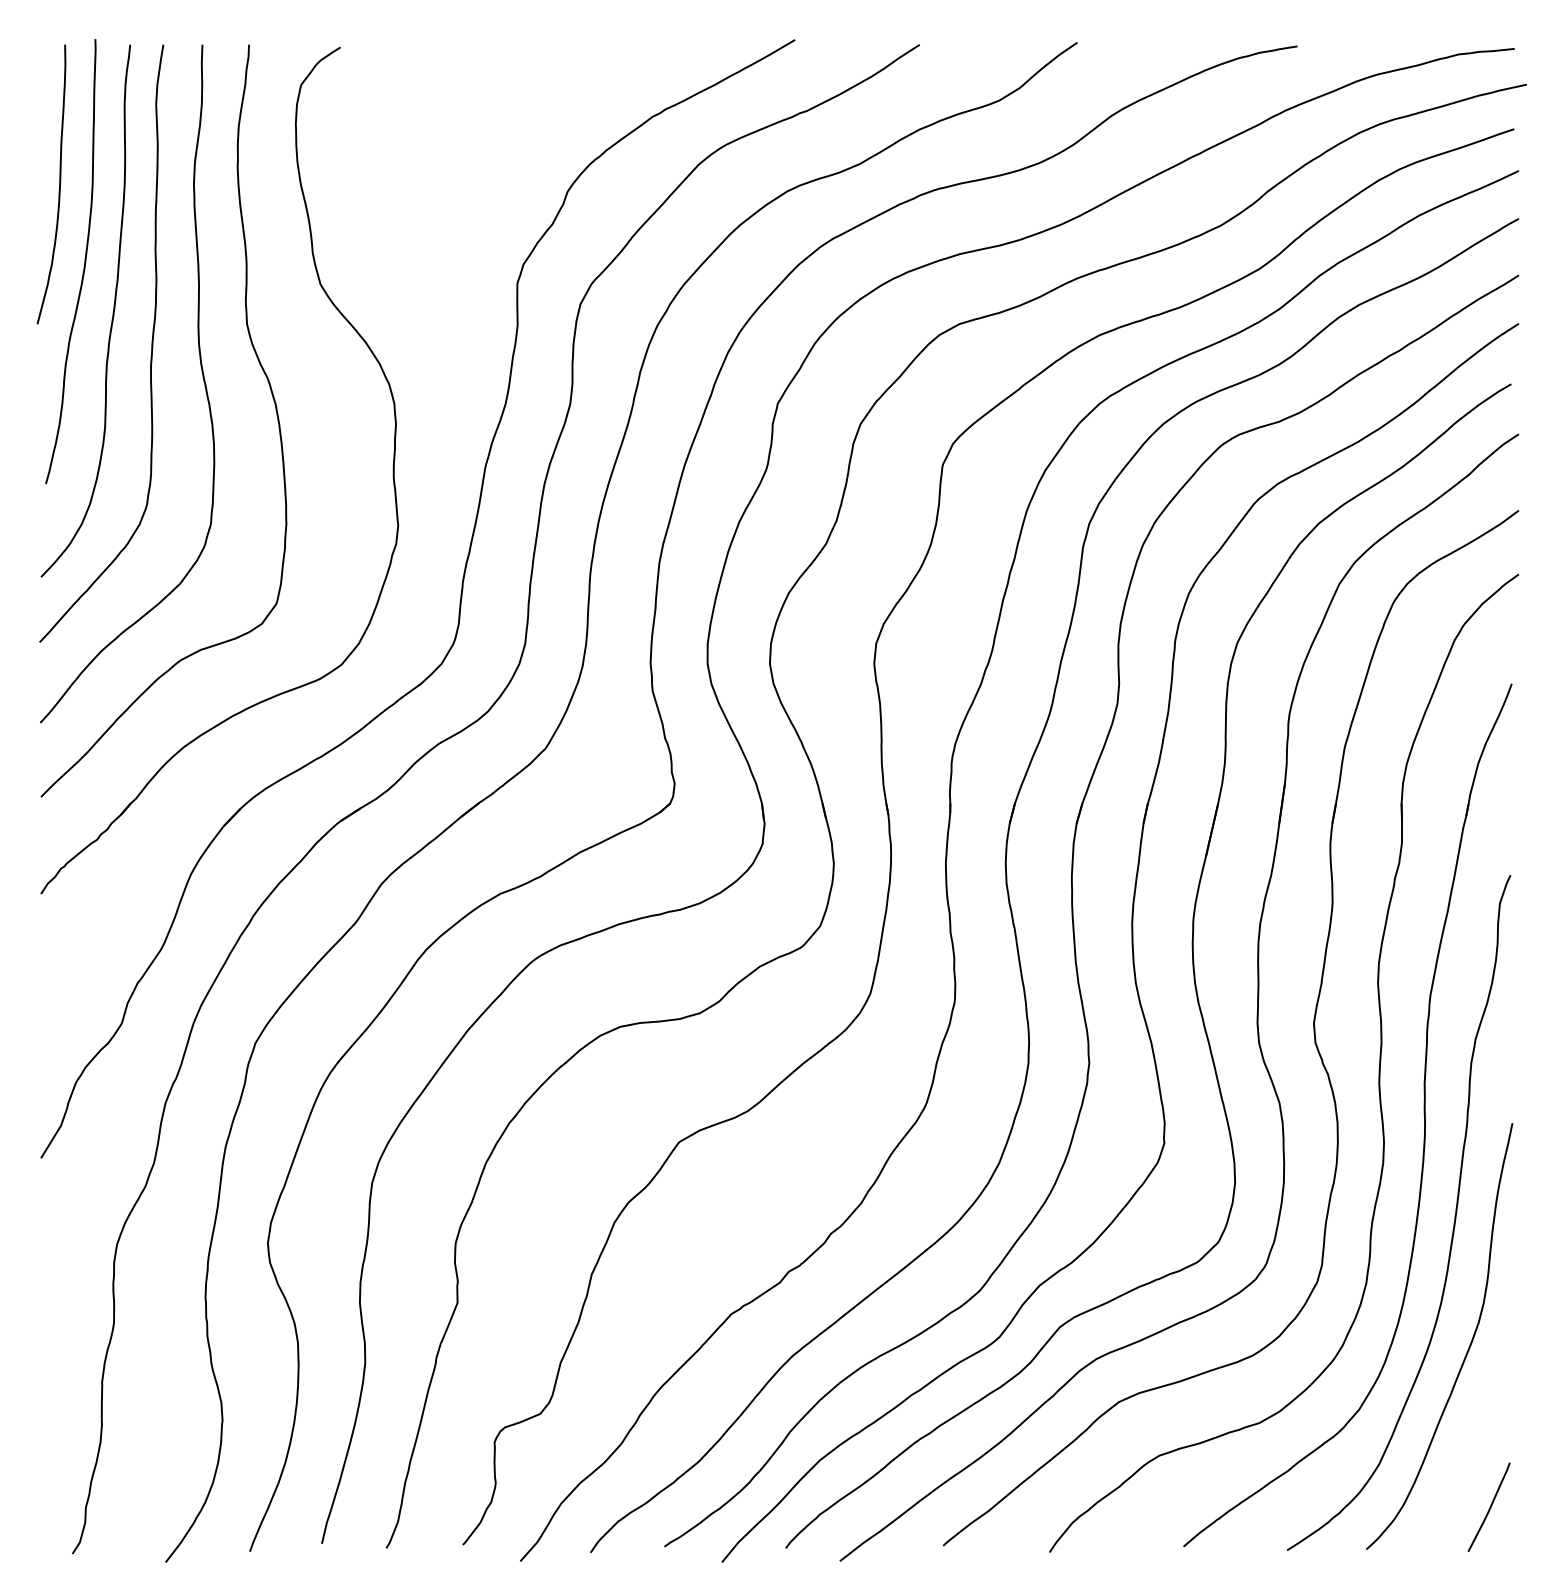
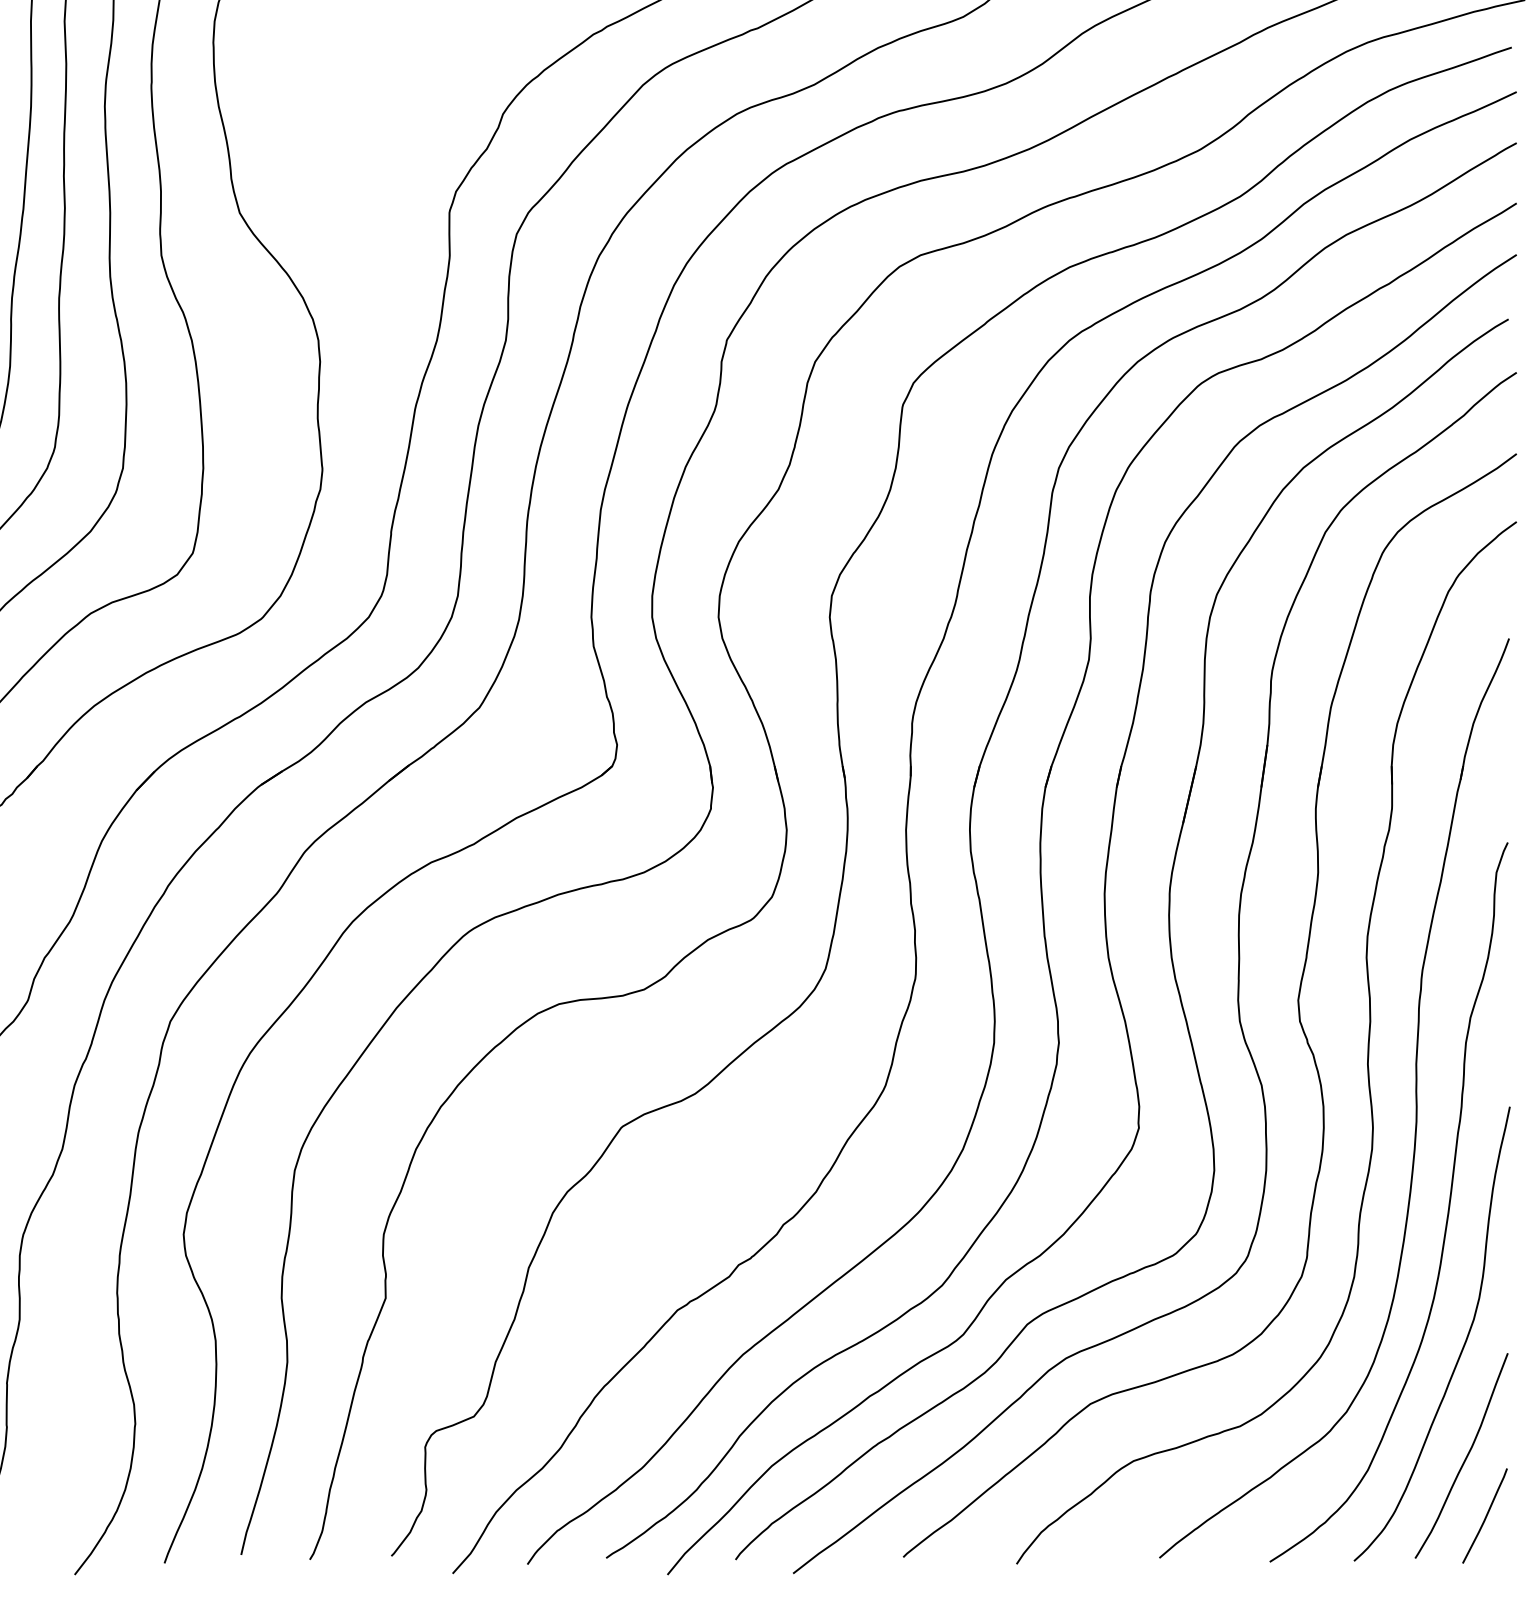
curve: (1470, 1452) -> (1465, 1457), added

